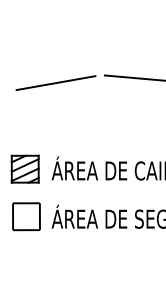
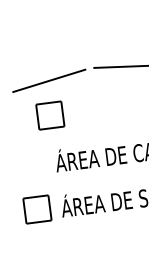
part: (52, 119) -> (50, 115), added
part: (24, 168) -> (29, 164), removed

